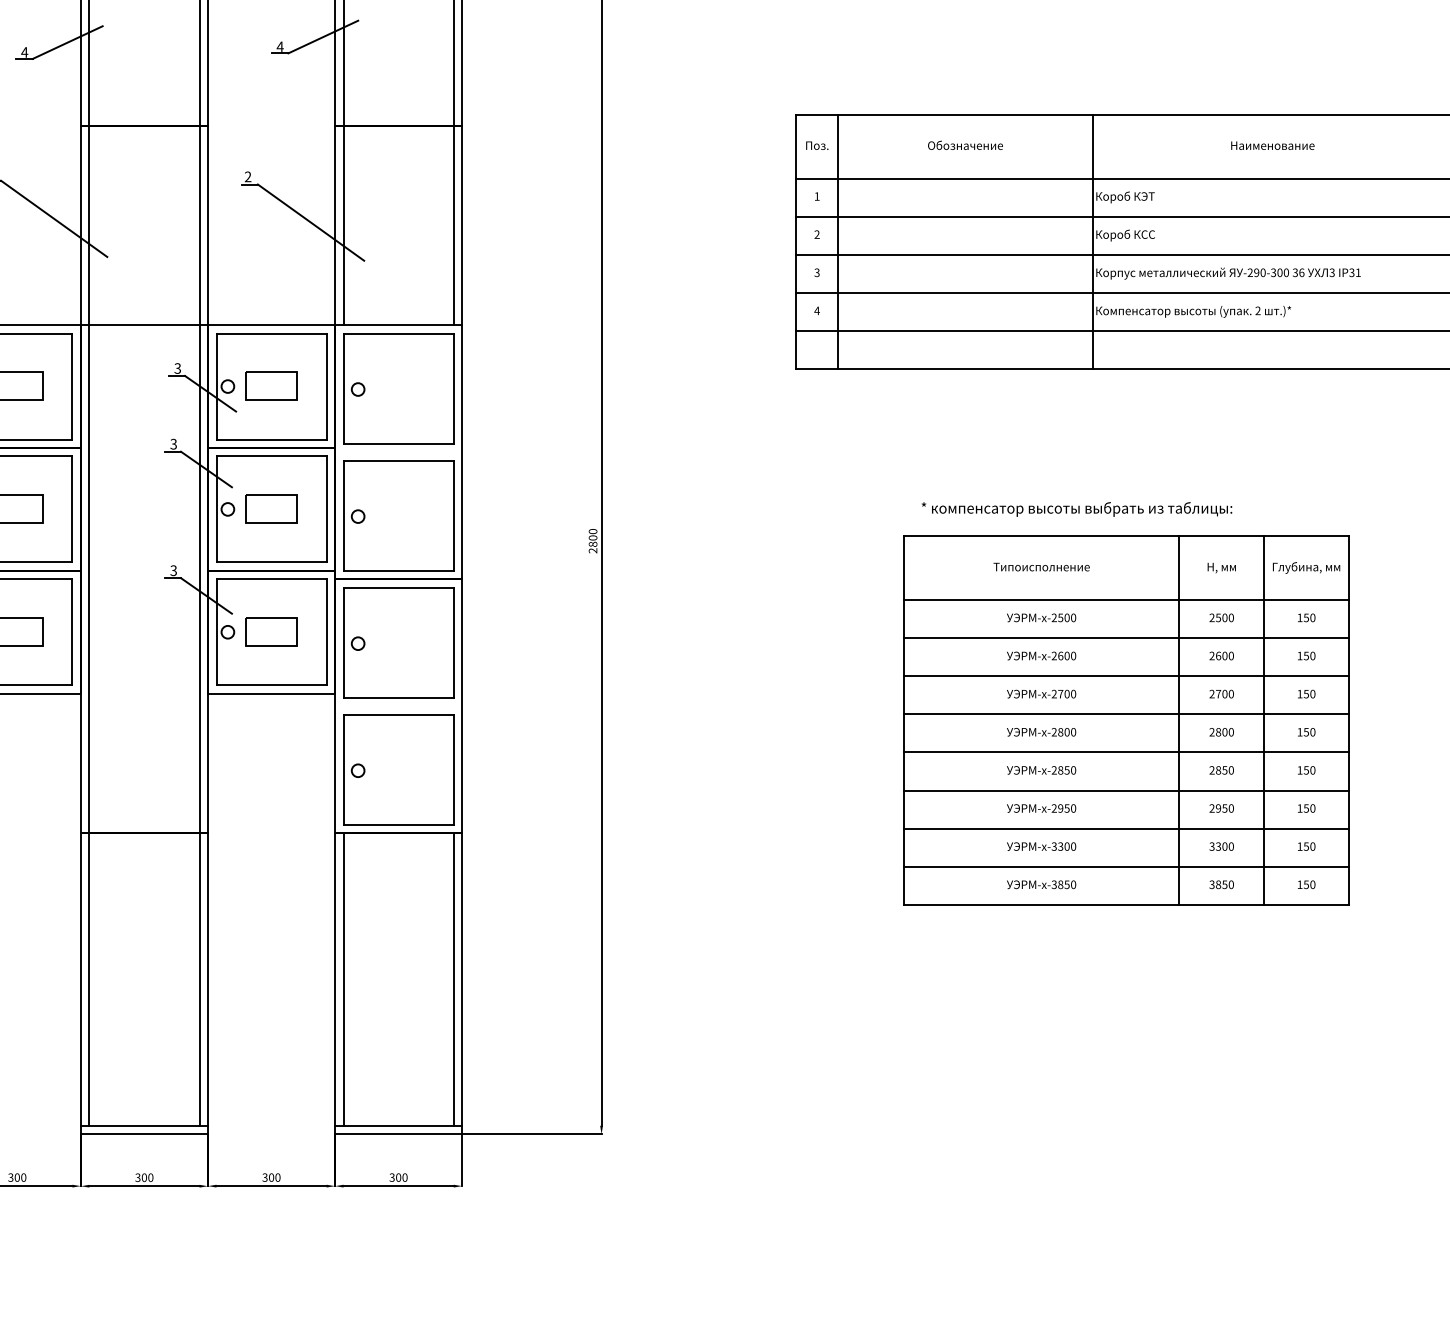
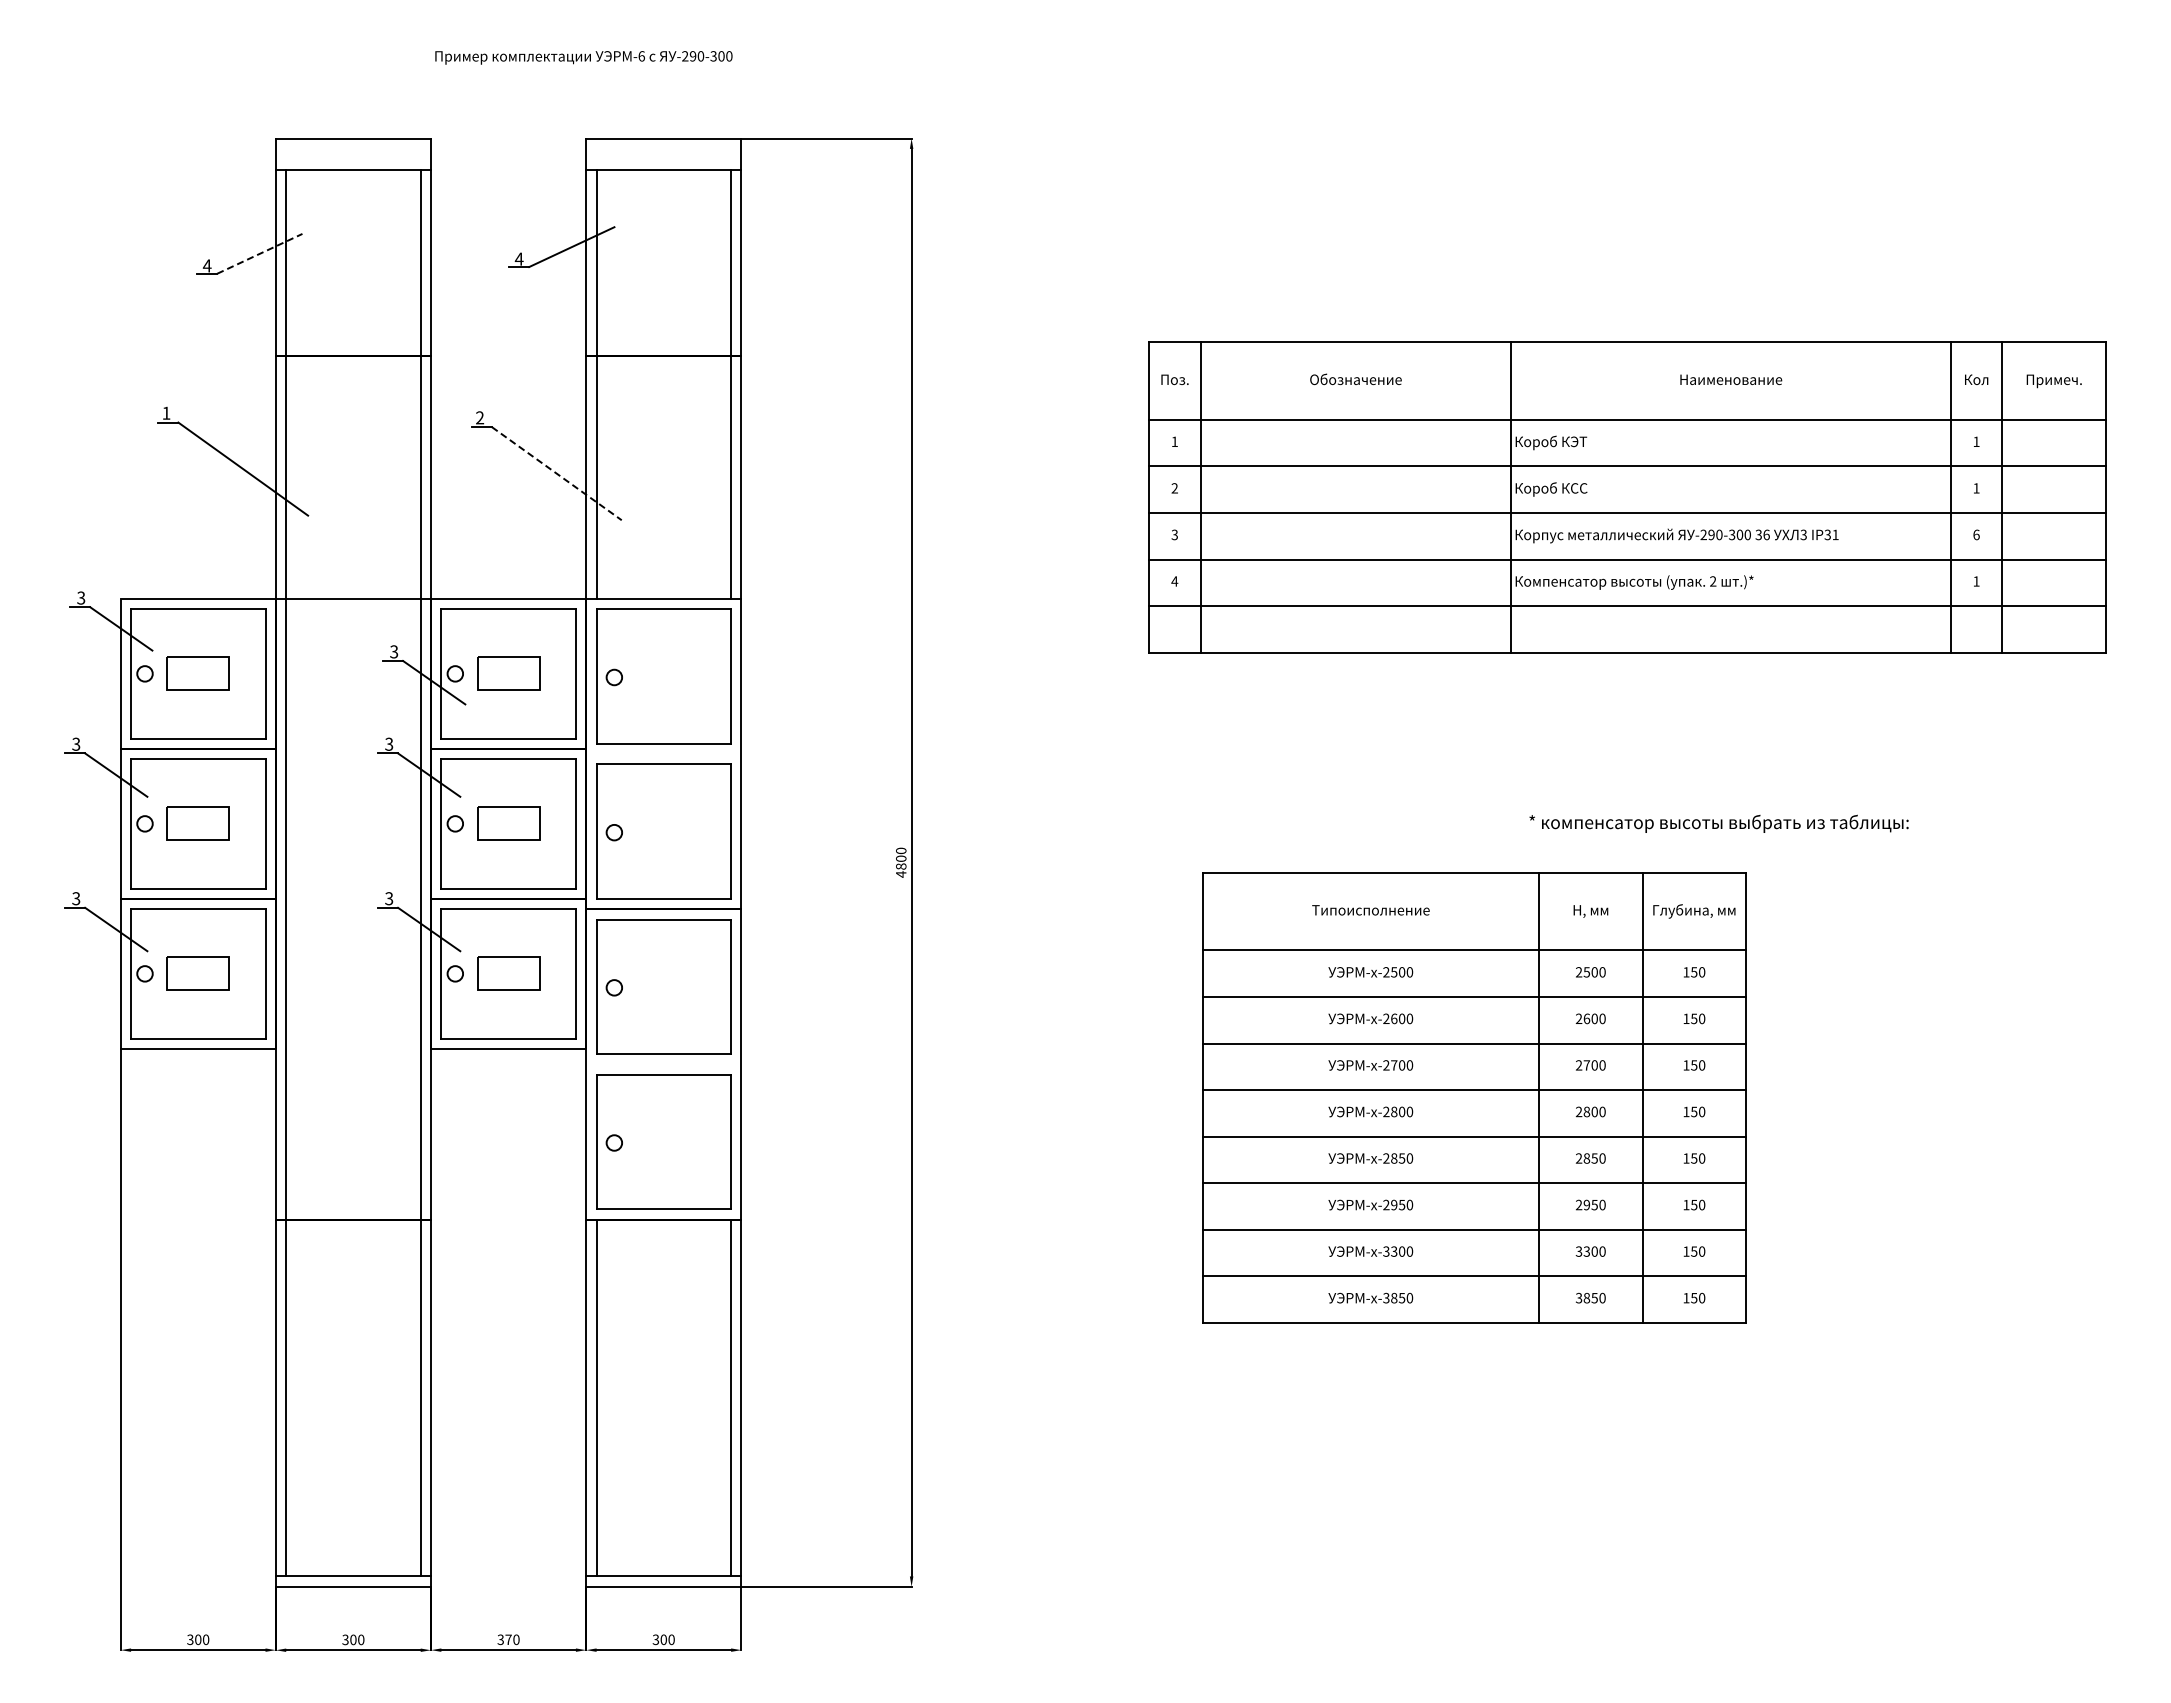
line: (68, 42) -> (260, 253), solid -> dashed
line: (310, 222) -> (556, 473), solid -> dashed
text: (1076, 509) -> (1718, 823), moved
text: (593, 550) -> (901, 874), 2800 -> 4800
part: (1126, 720) -> (1474, 1097), moved
text: (271, 1177) -> (508, 1639), 300 -> 370

